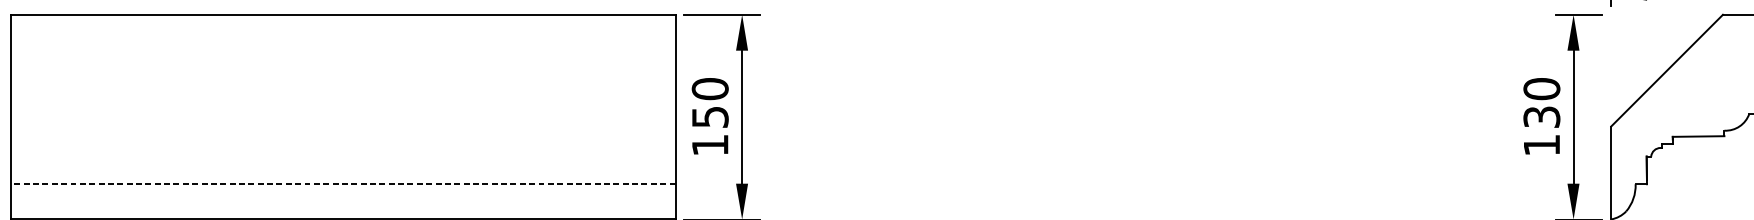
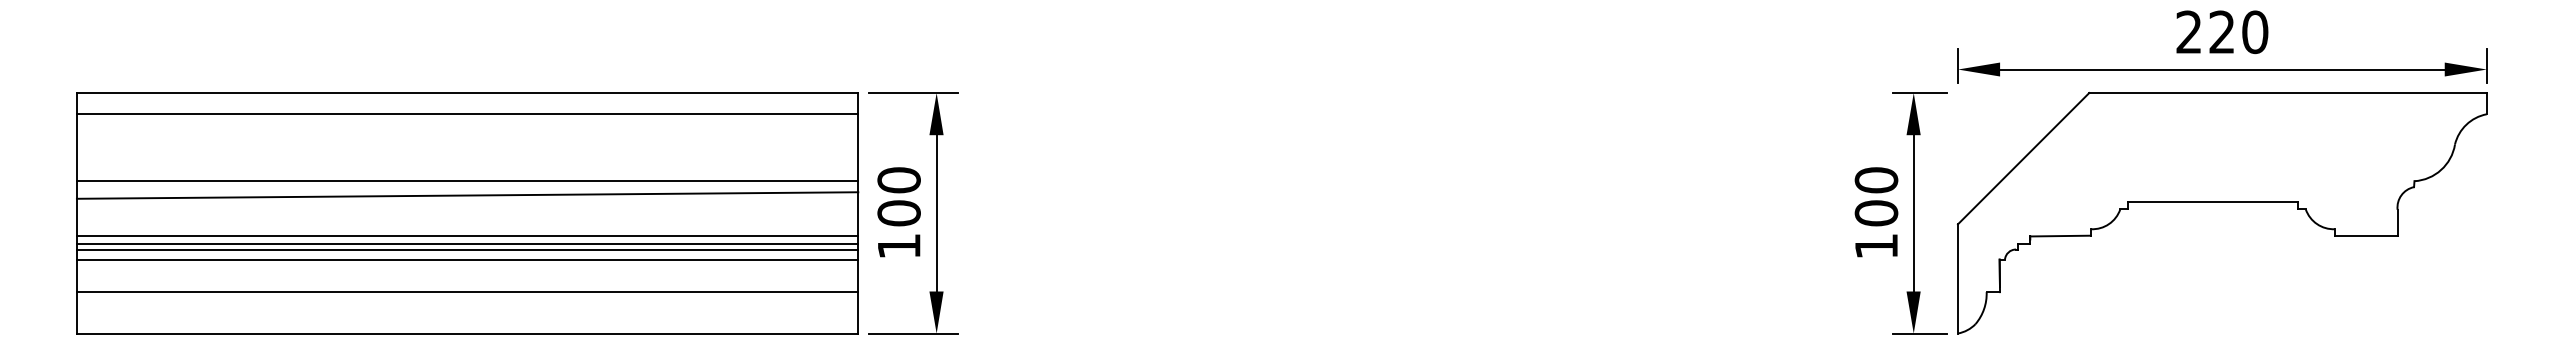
line: (342, 33) -> (467, 114), added
line: (342, 90) -> (467, 181), added
line: (342, 102) -> (467, 195), added
text: (709, 117) -> (898, 213), 150 -> 100
text: (1541, 117) -> (1876, 213), 130 -> 100
line: (342, 136) -> (467, 235), added
line: (342, 143) -> (467, 244), added
line: (342, 147) -> (467, 249), added
line: (342, 156) -> (467, 259), added
line: (342, 184) -> (467, 292), dashed -> solid

